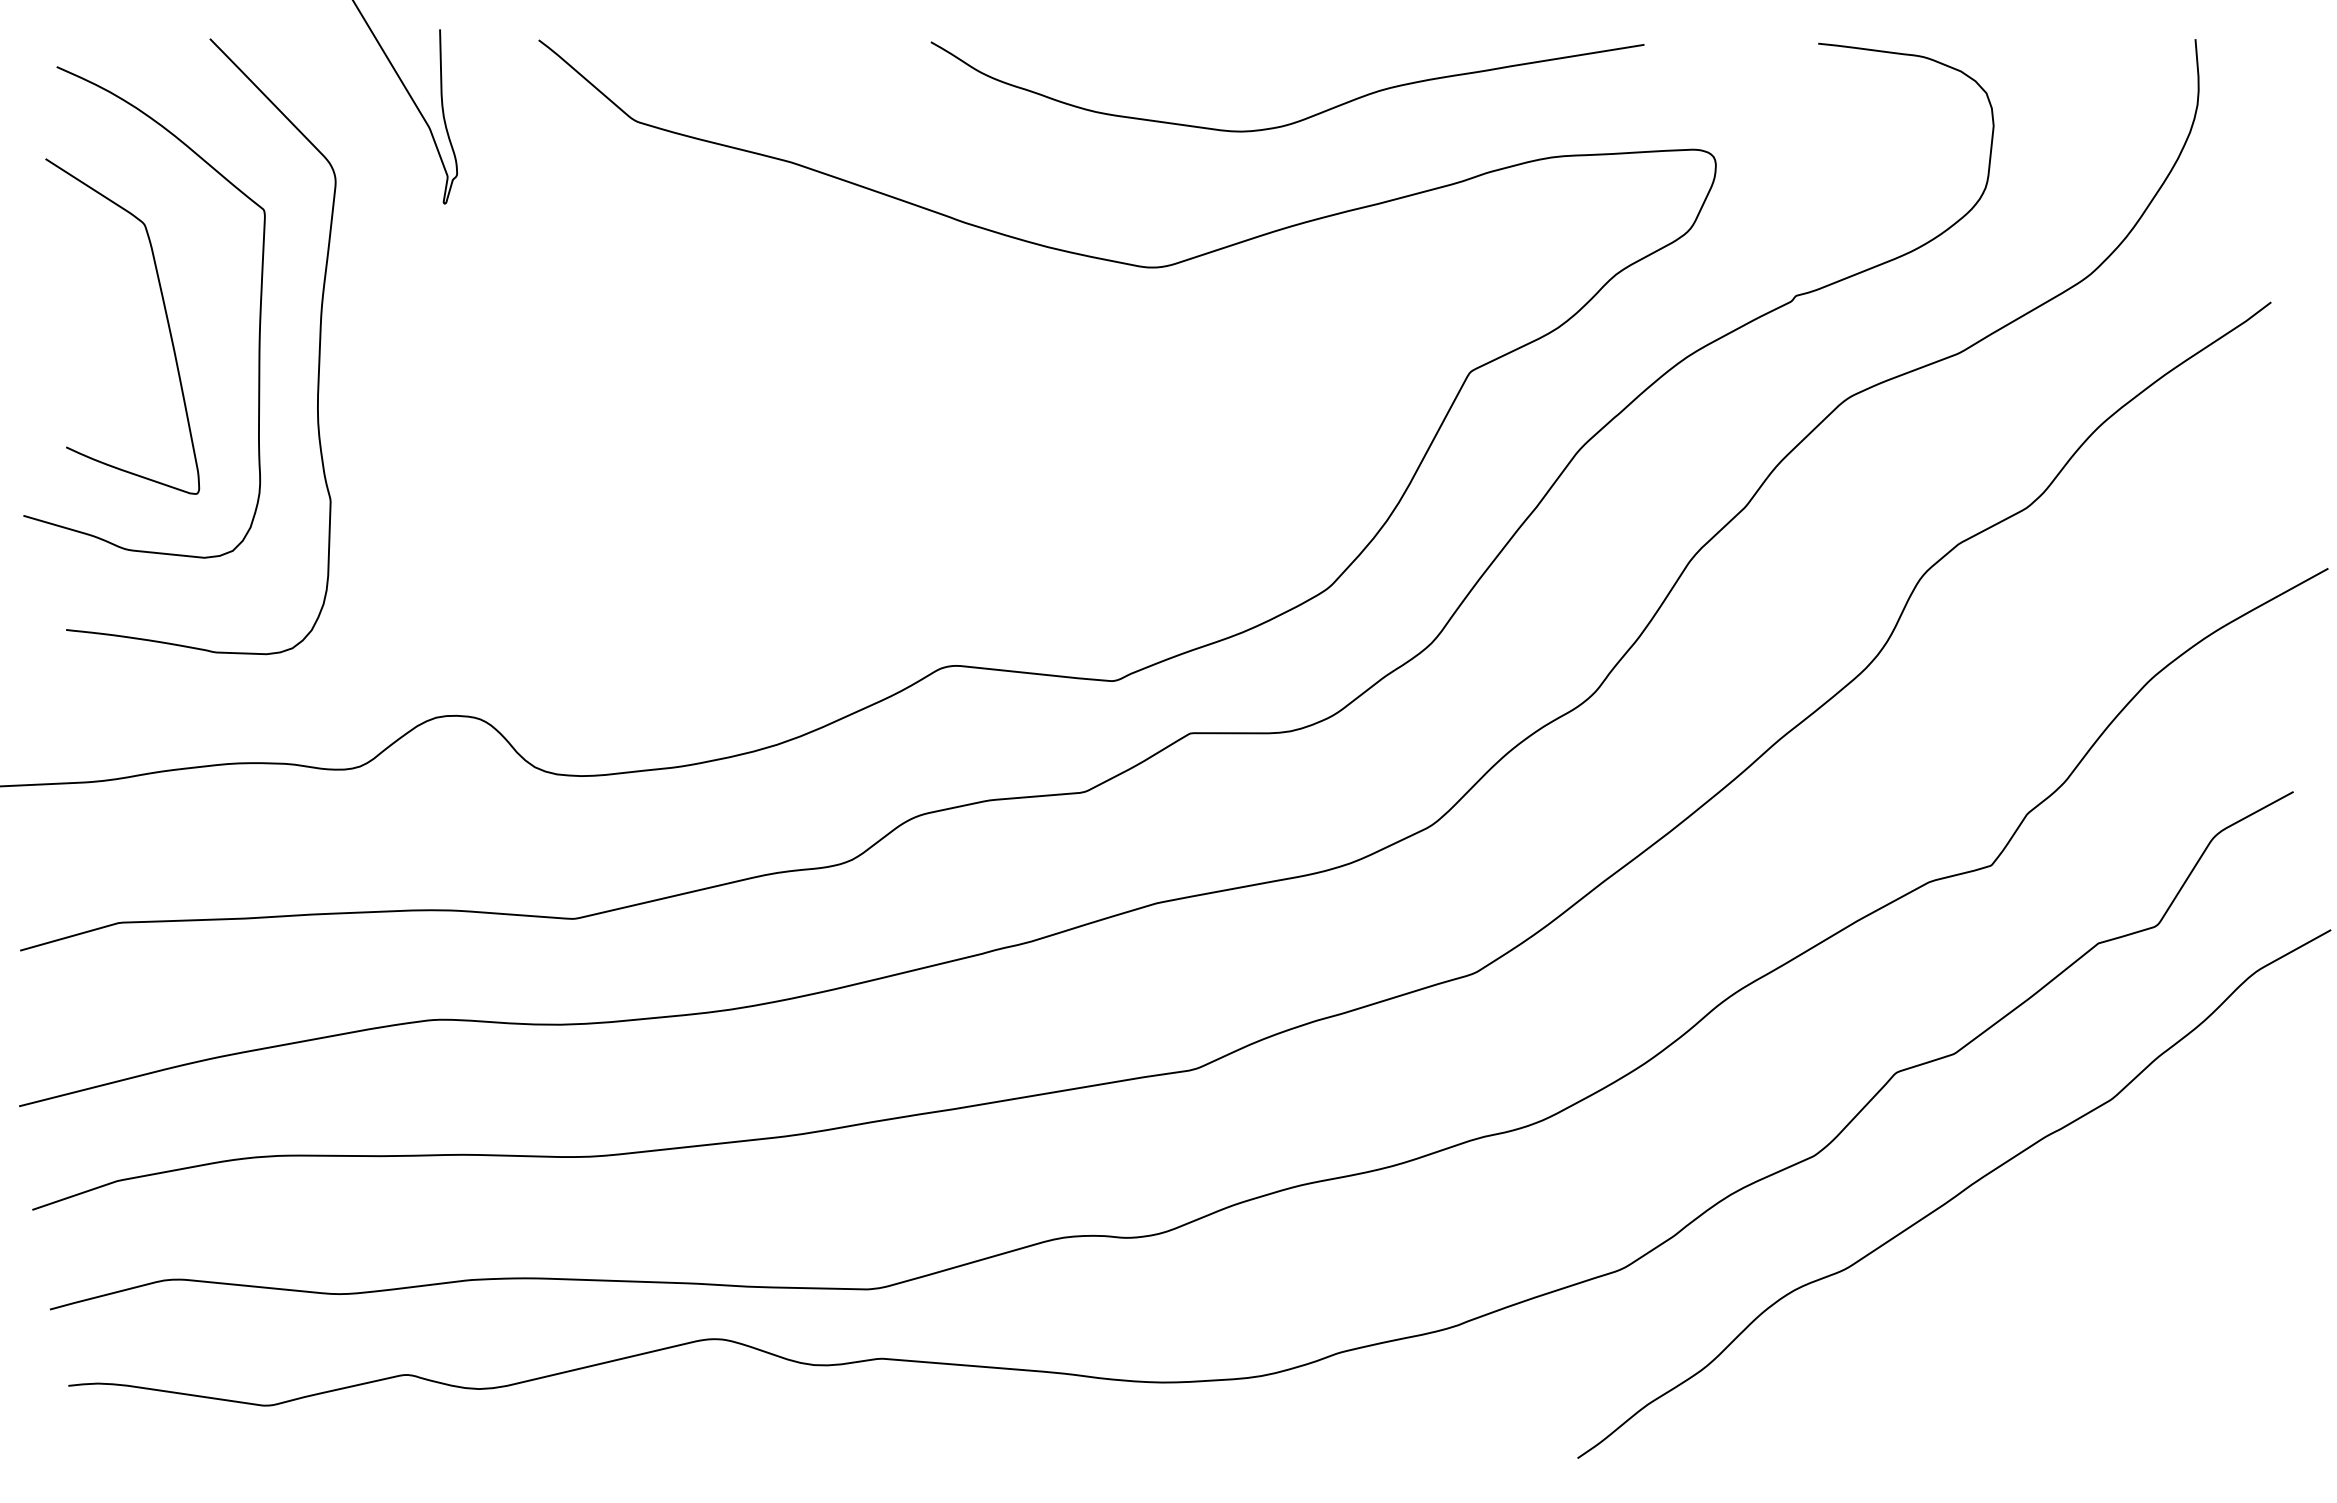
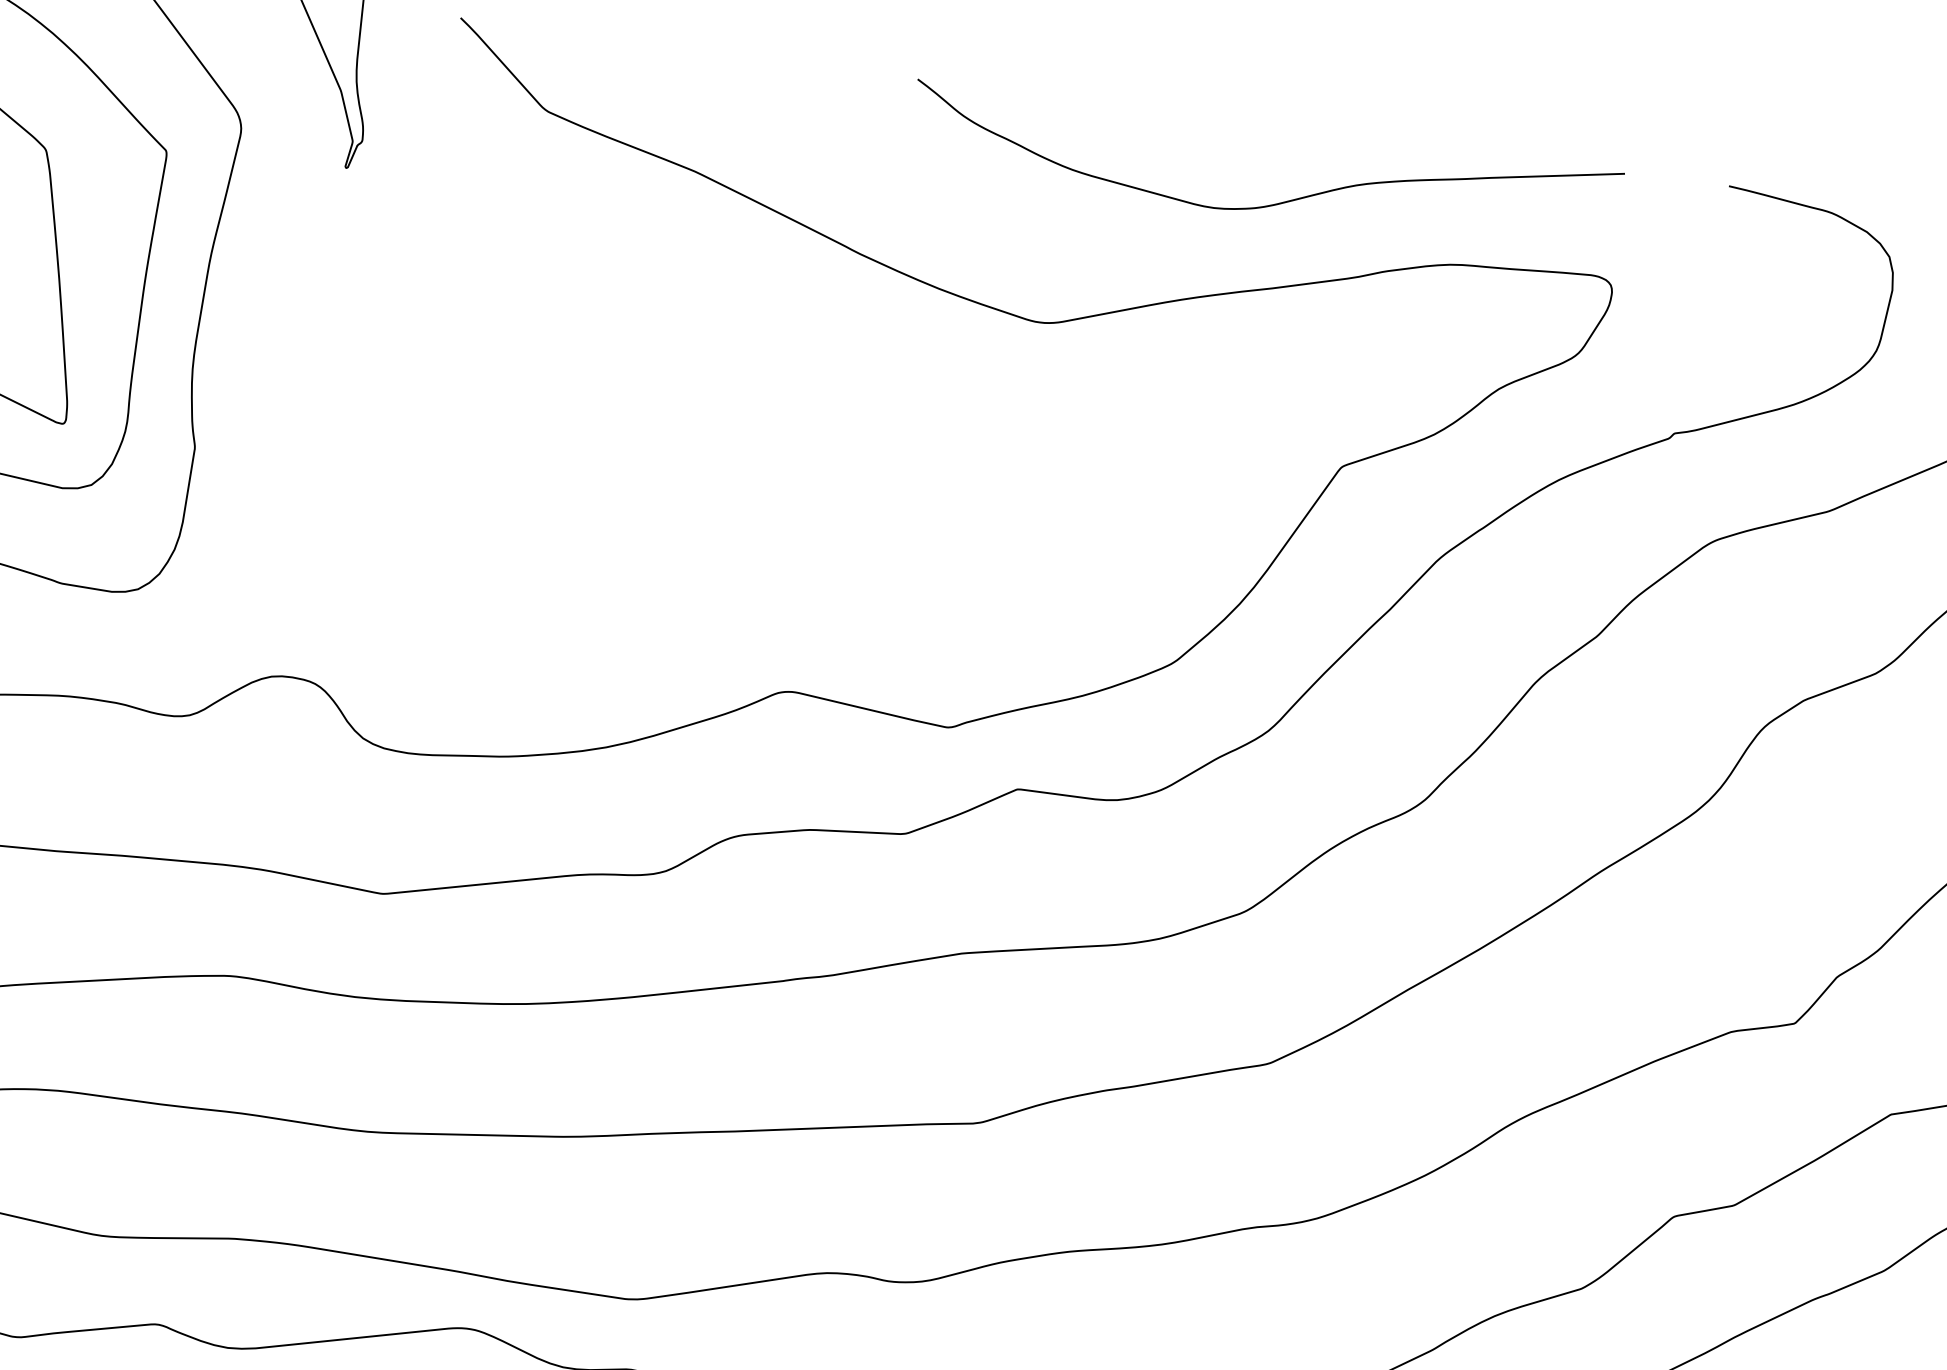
curve: (1297, 120) -> (1271, 204), moved

